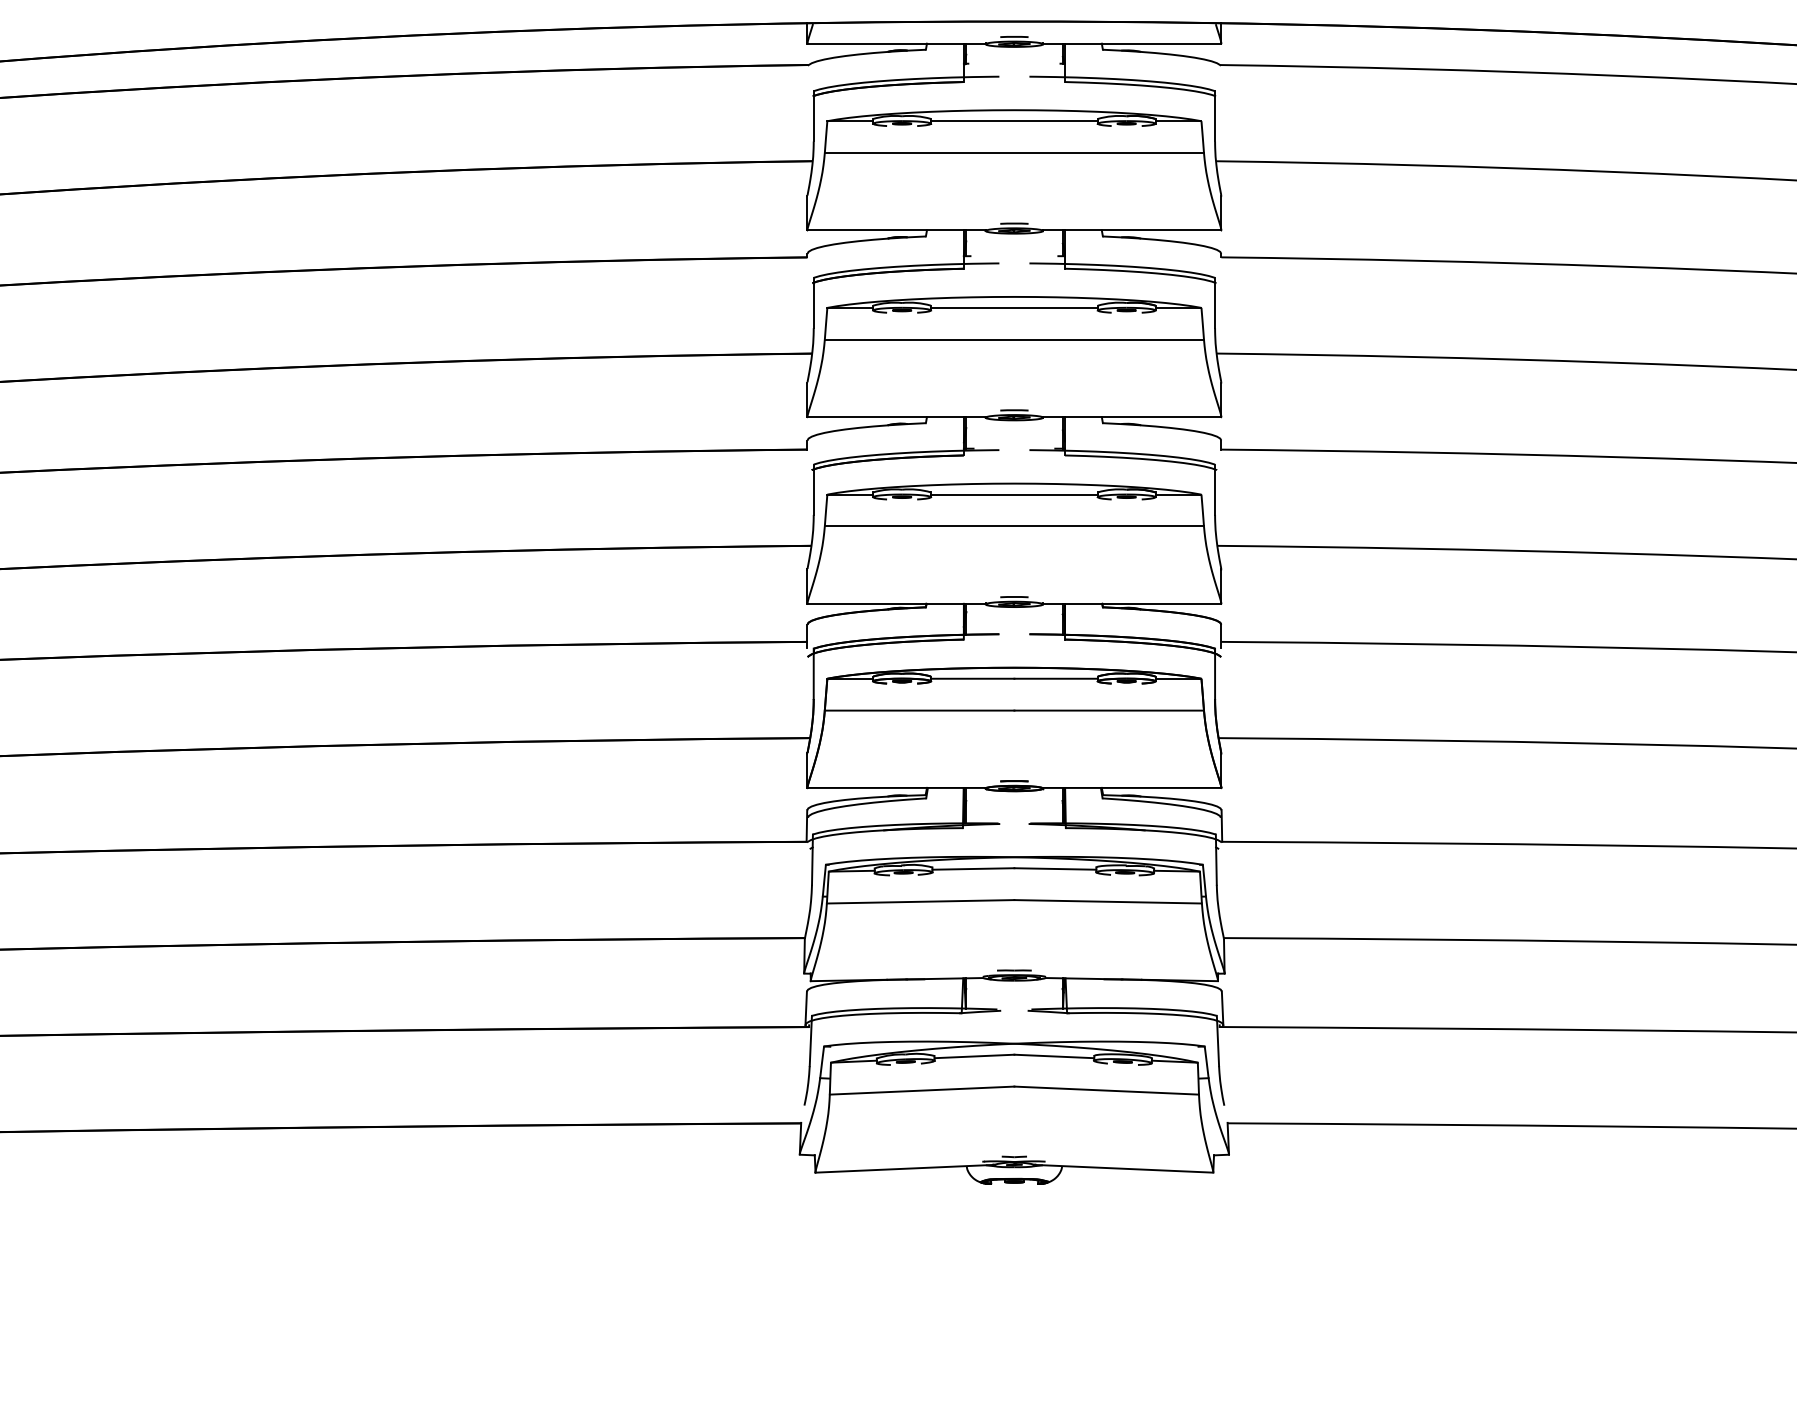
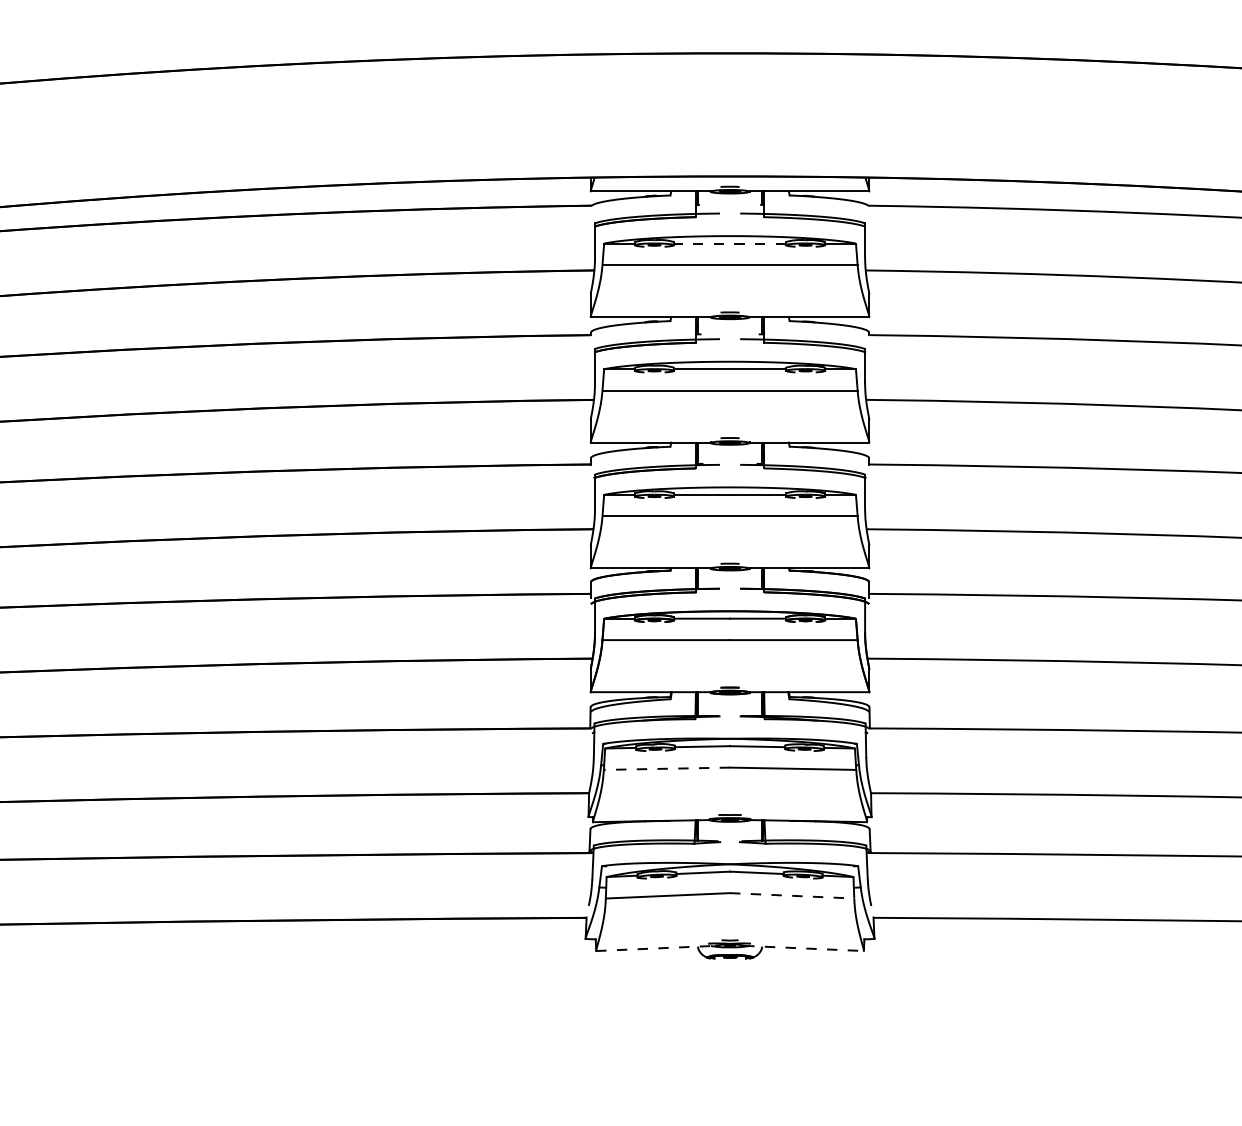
line: (1013, 121) -> (729, 243), solid -> dashed
line: (919, 901) -> (666, 768), solid -> dashed
line: (1107, 1090) -> (792, 895), solid -> dashed
line: (905, 1168) -> (656, 948), solid -> dashed
line: (1125, 1168) -> (804, 948), solid -> dashed

